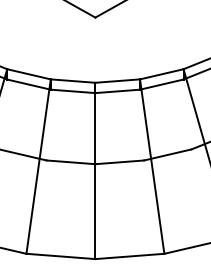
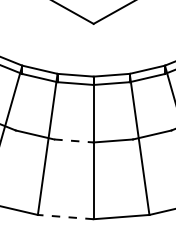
line: (70, 161) -> (73, 140), solid -> dashed
line: (60, 256) -> (65, 217), solid -> dashed

